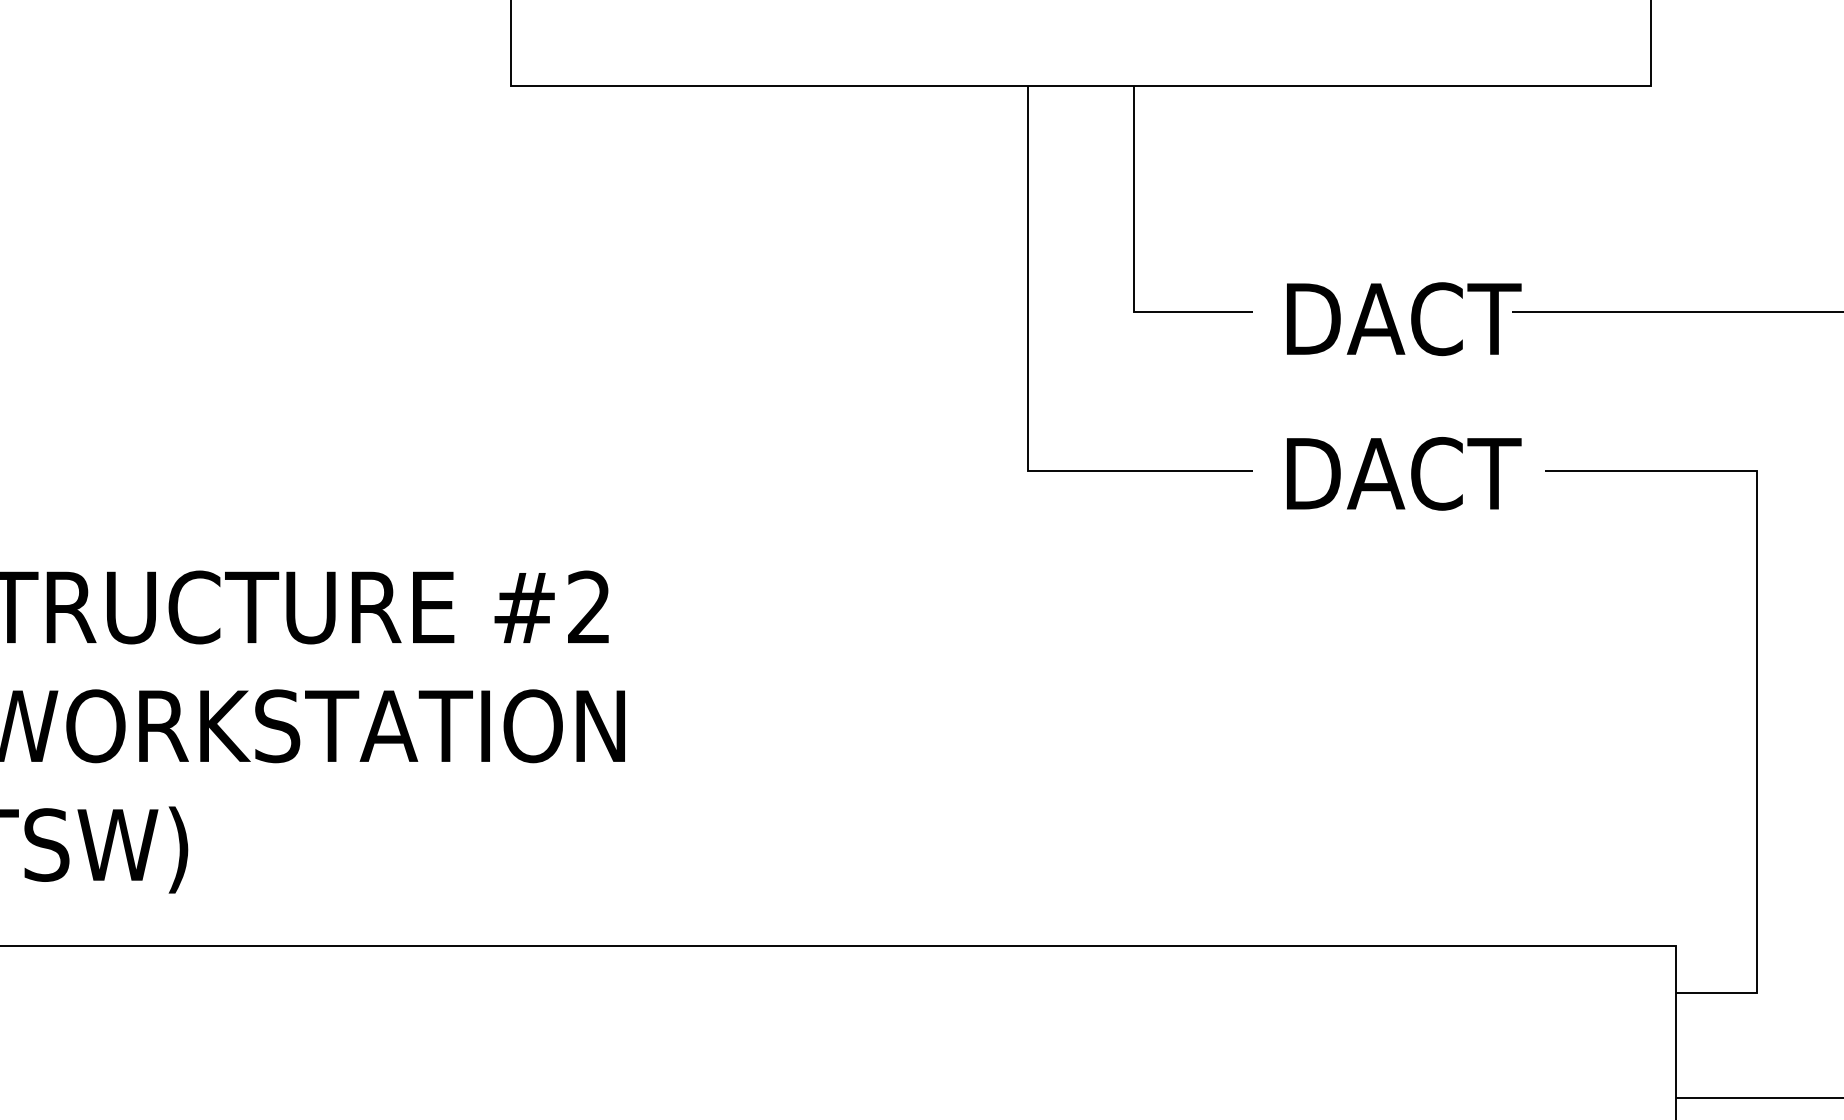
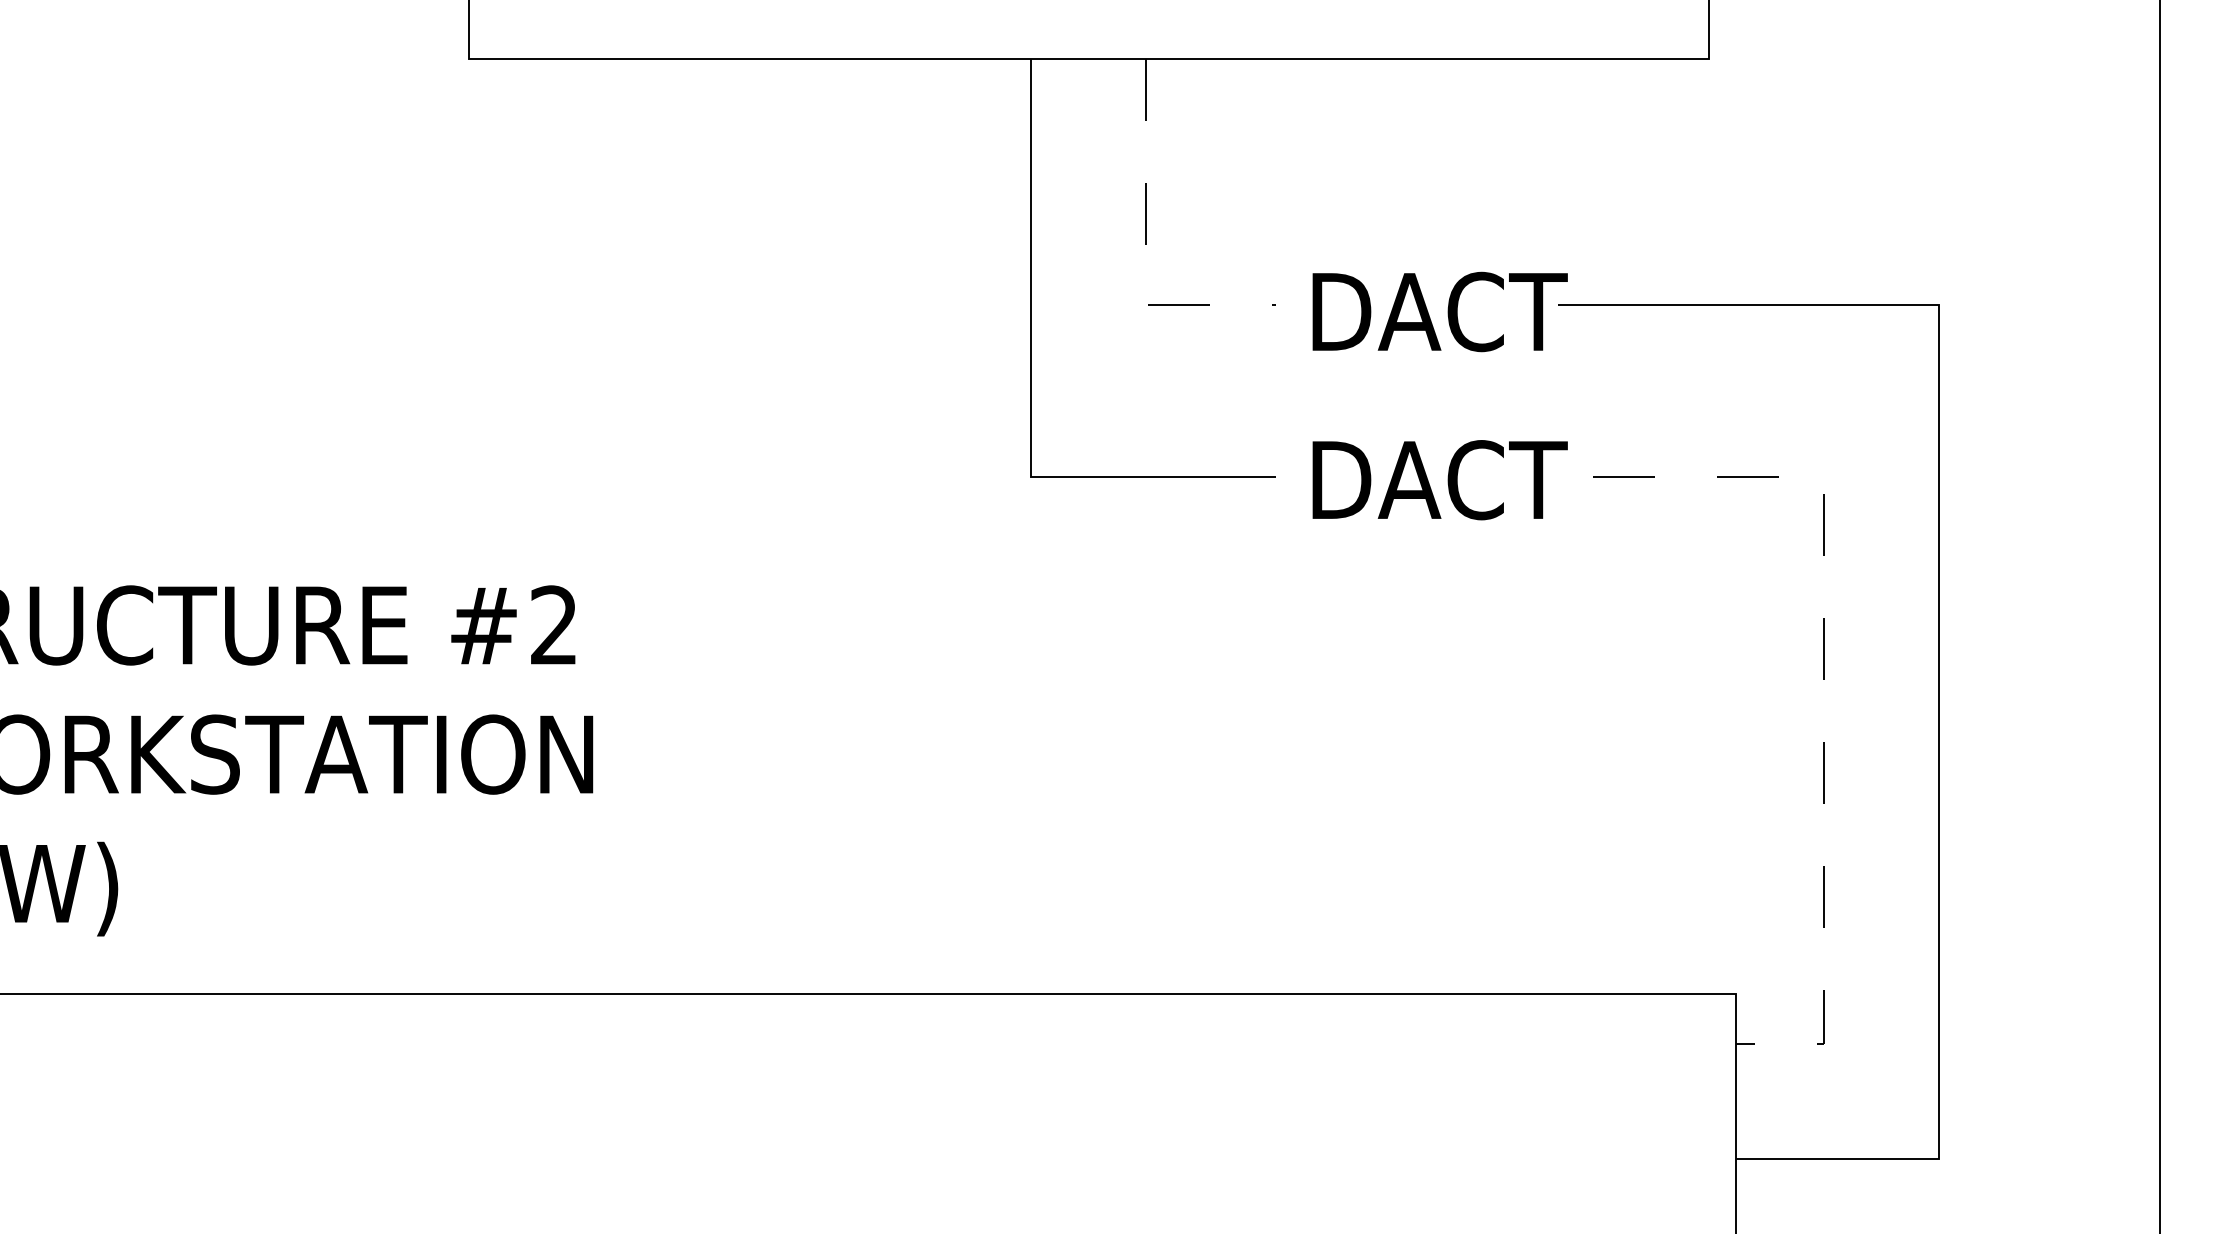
line: (1134, 258) -> (1146, 246), solid -> dashed
line: (1756, 666) -> (1823, 689), solid -> dashed

